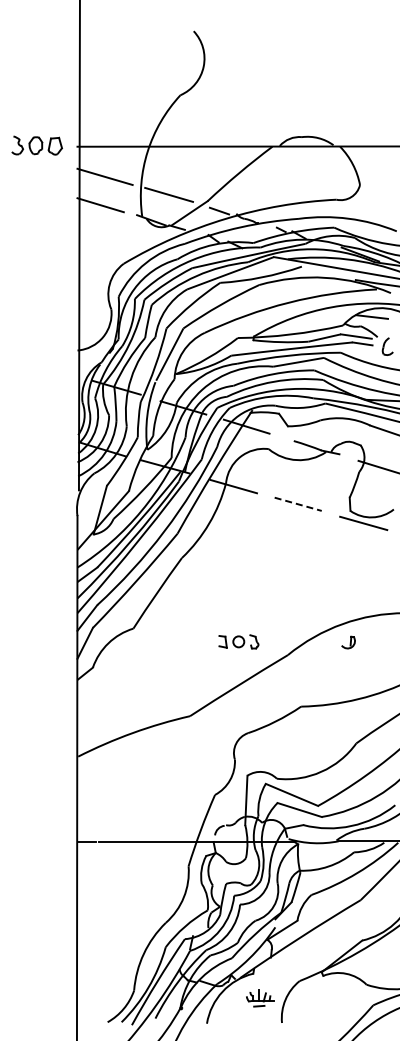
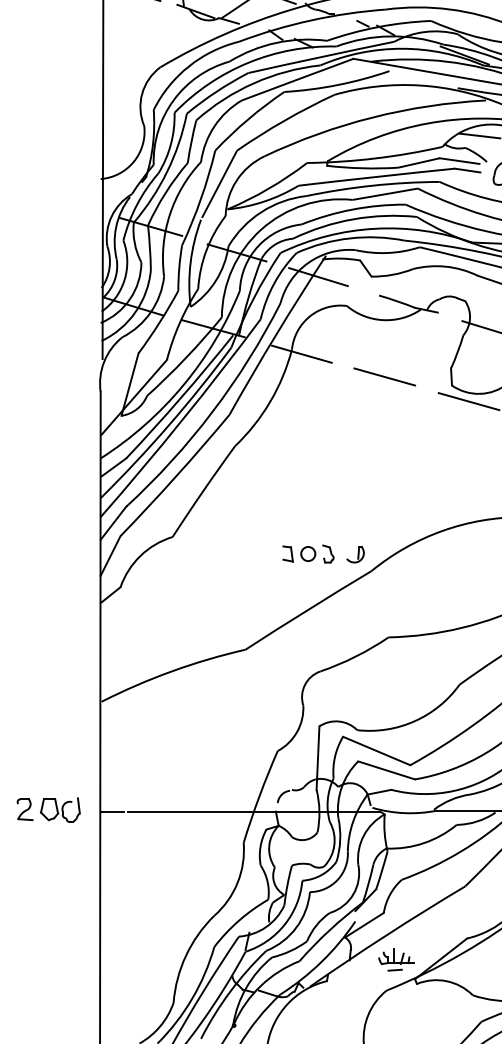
line: (298, 504) -> (385, 377), dashed -> solid
part: (348, 642) -> (355, 554), moved
part: (37, 840) -> (49, 809), added
part: (260, 998) -> (396, 960), moved

